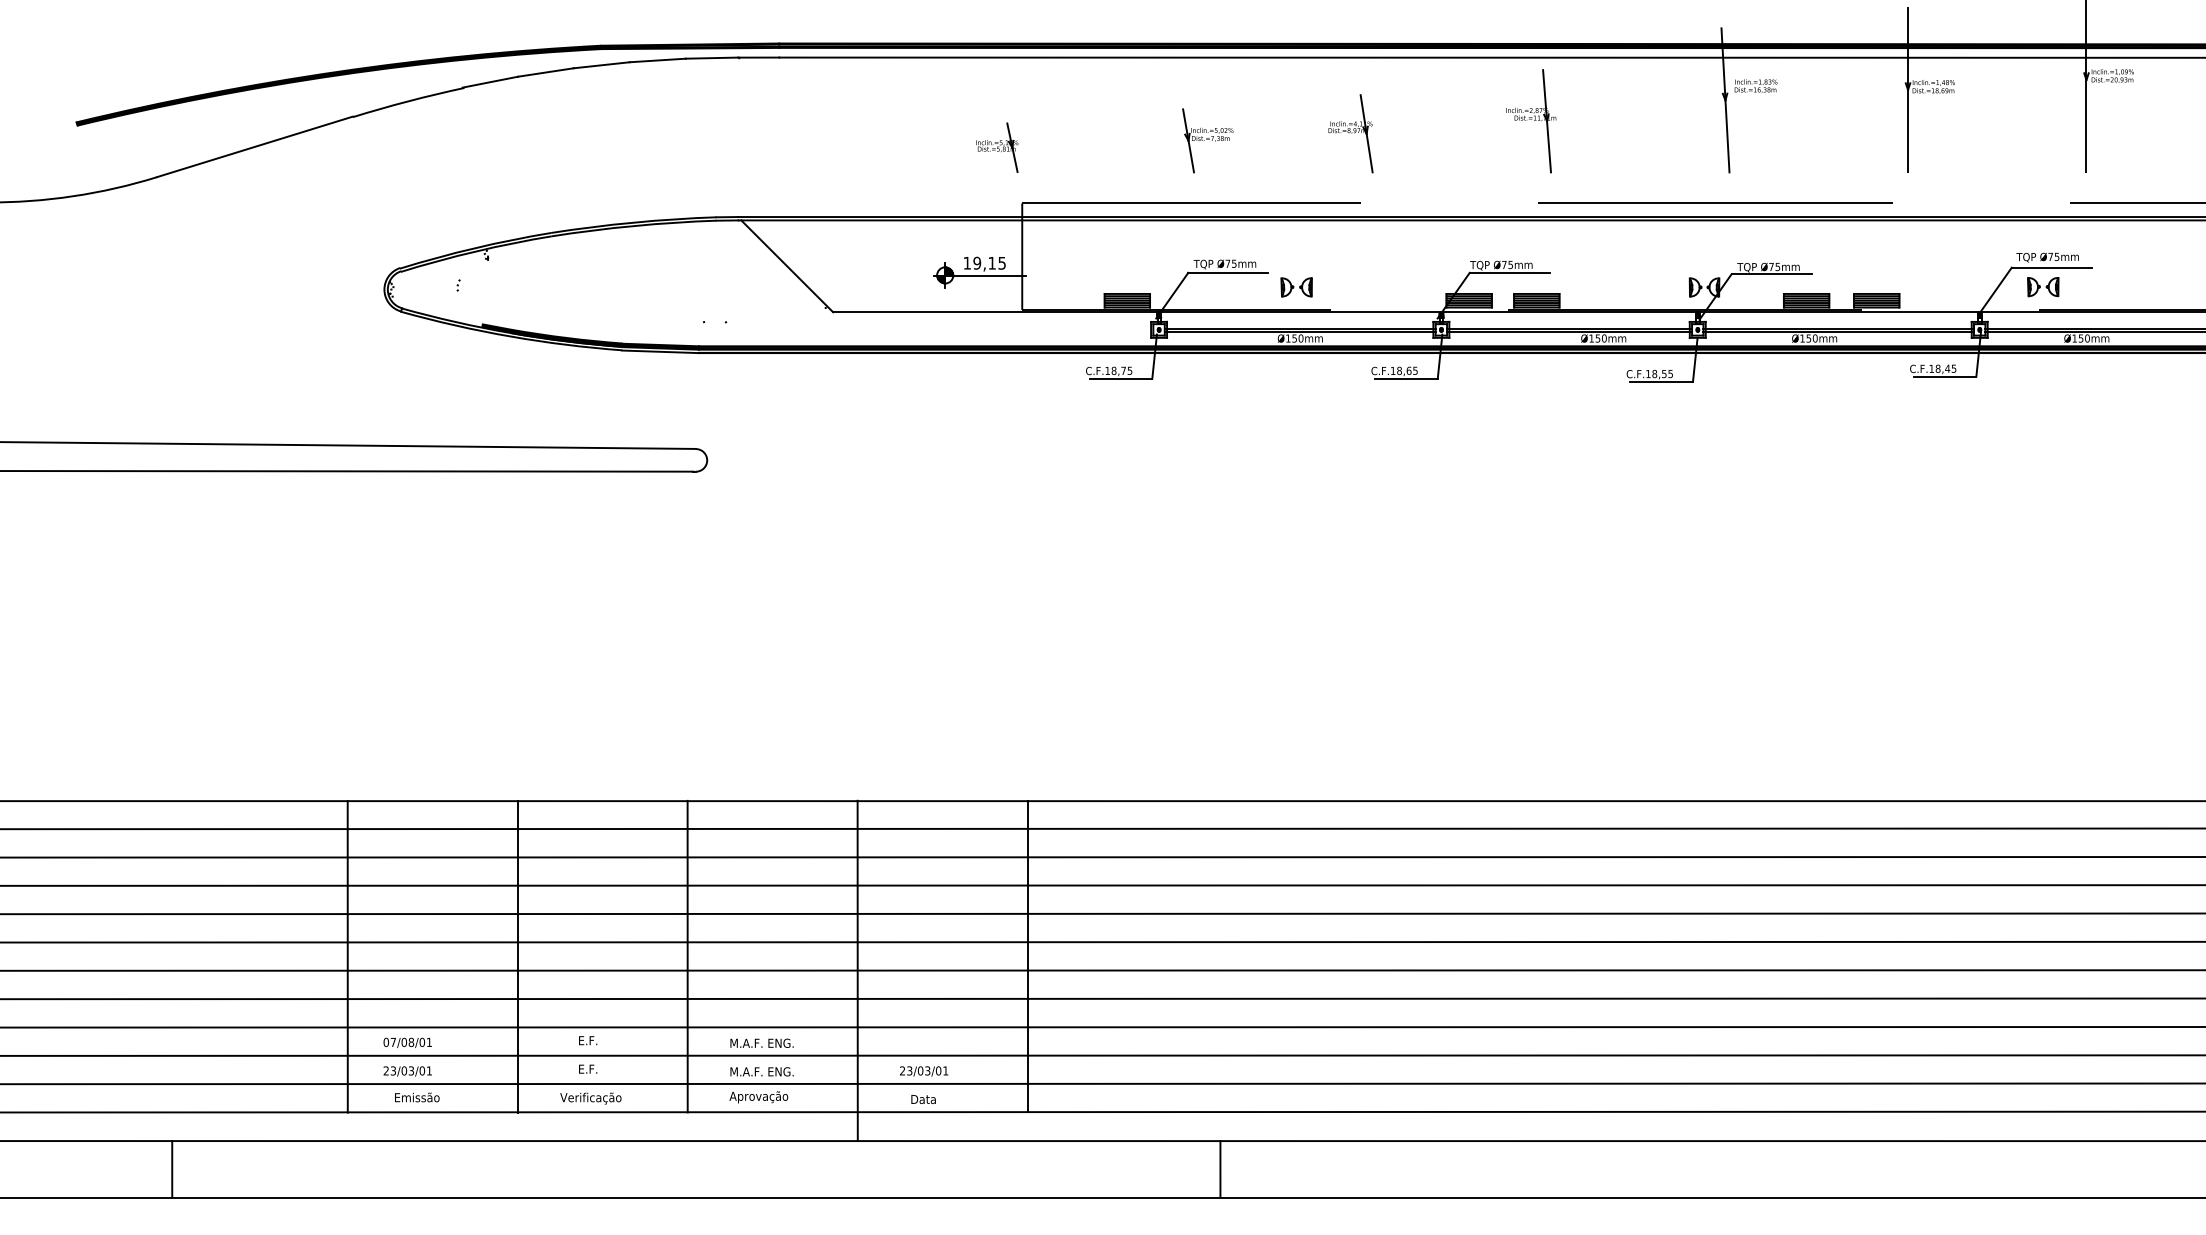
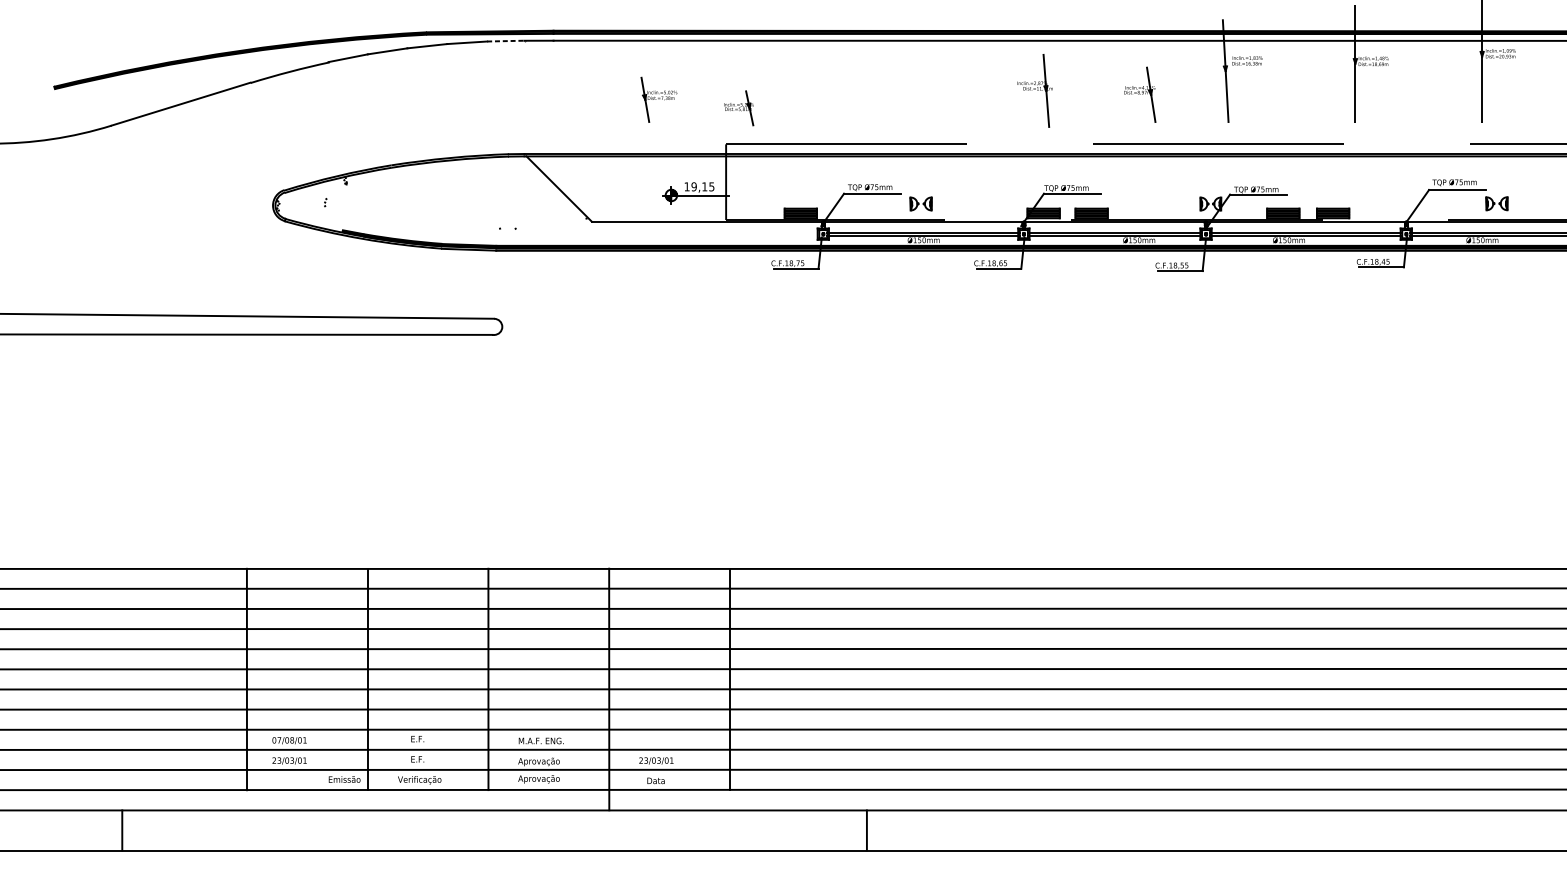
line: (712, 58) -> (506, 41), solid -> dashed
part: (1531, 121) -> (1035, 91), moved
part: (1350, 133) -> (1139, 94), moved
part: (1207, 140) -> (658, 99), moved
part: (997, 147) -> (739, 108), moved
part: (2043, 287) -> (1497, 204), moved
text: (761, 1072) -> (540, 761), M.A.F. ENG. -> Aprovação
text: (417, 1097) -> (344, 779), moved

